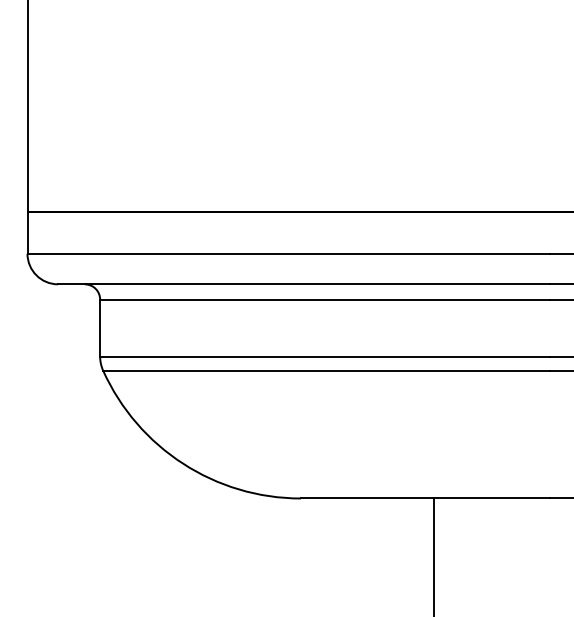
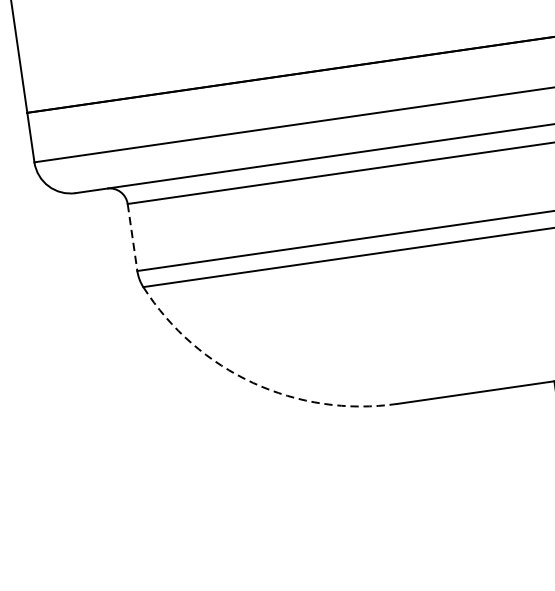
line: (100, 328) -> (133, 237), solid -> dashed
arc: (183, 463) -> (253, 382), solid -> dashed

